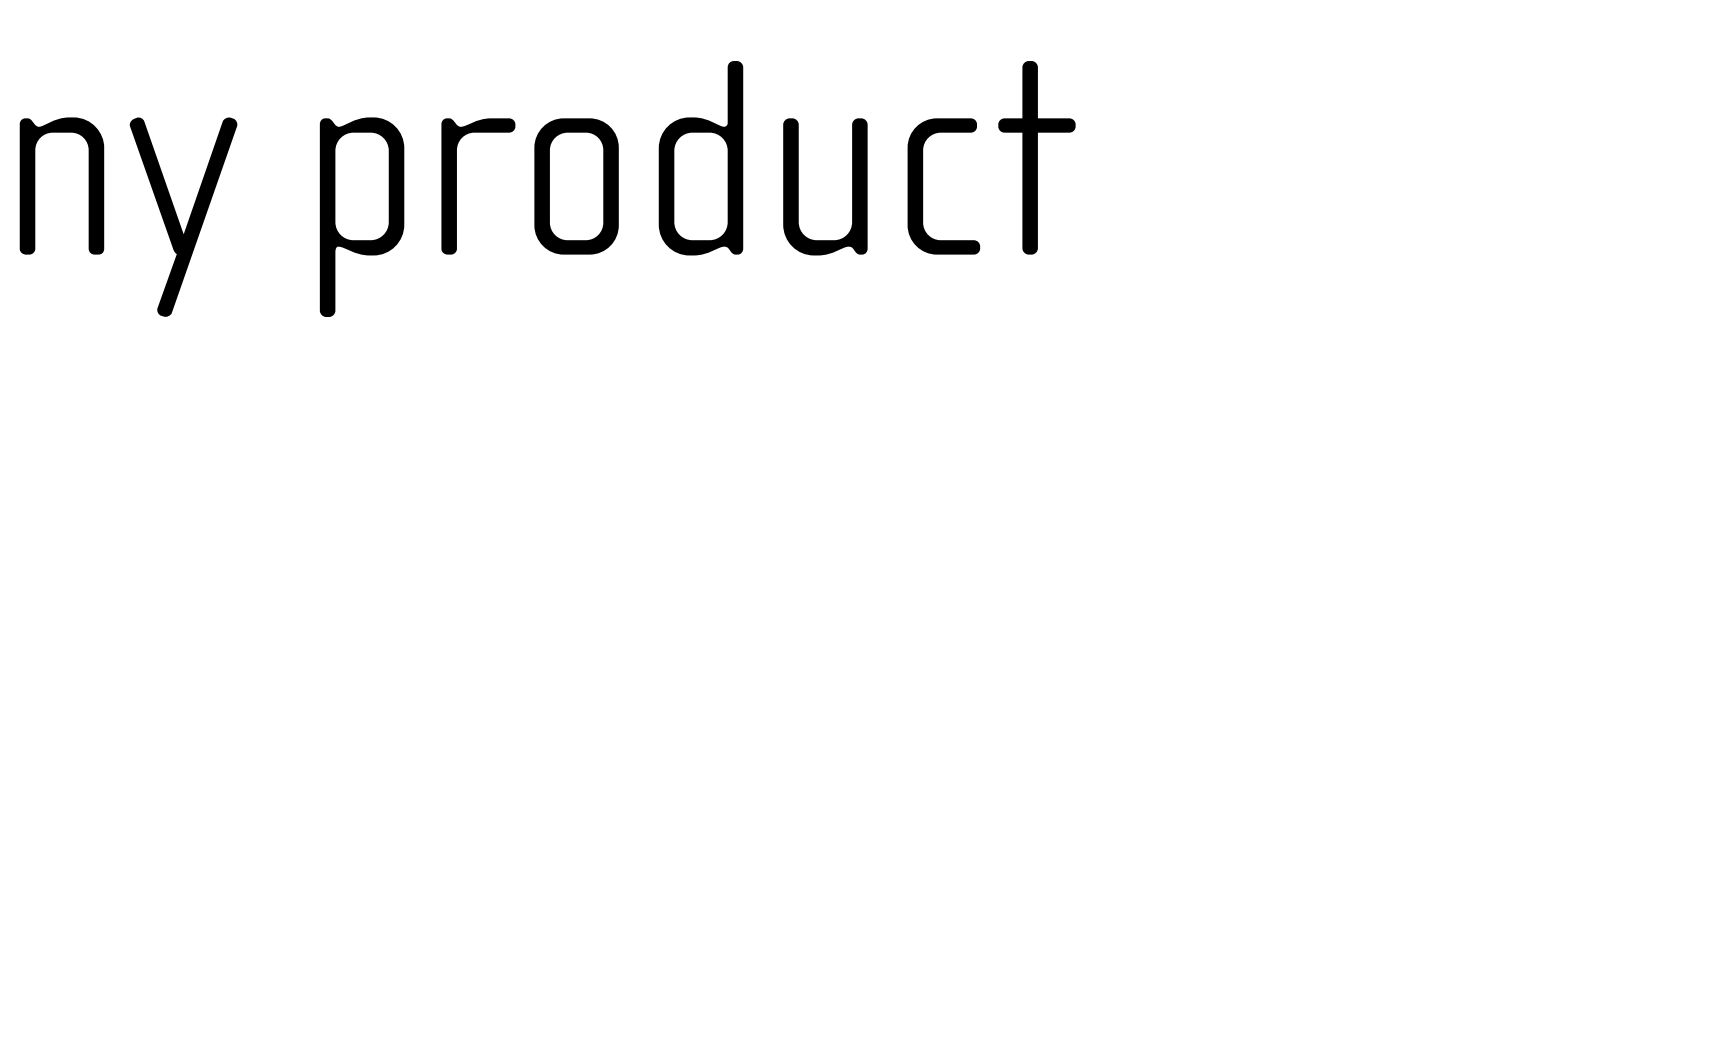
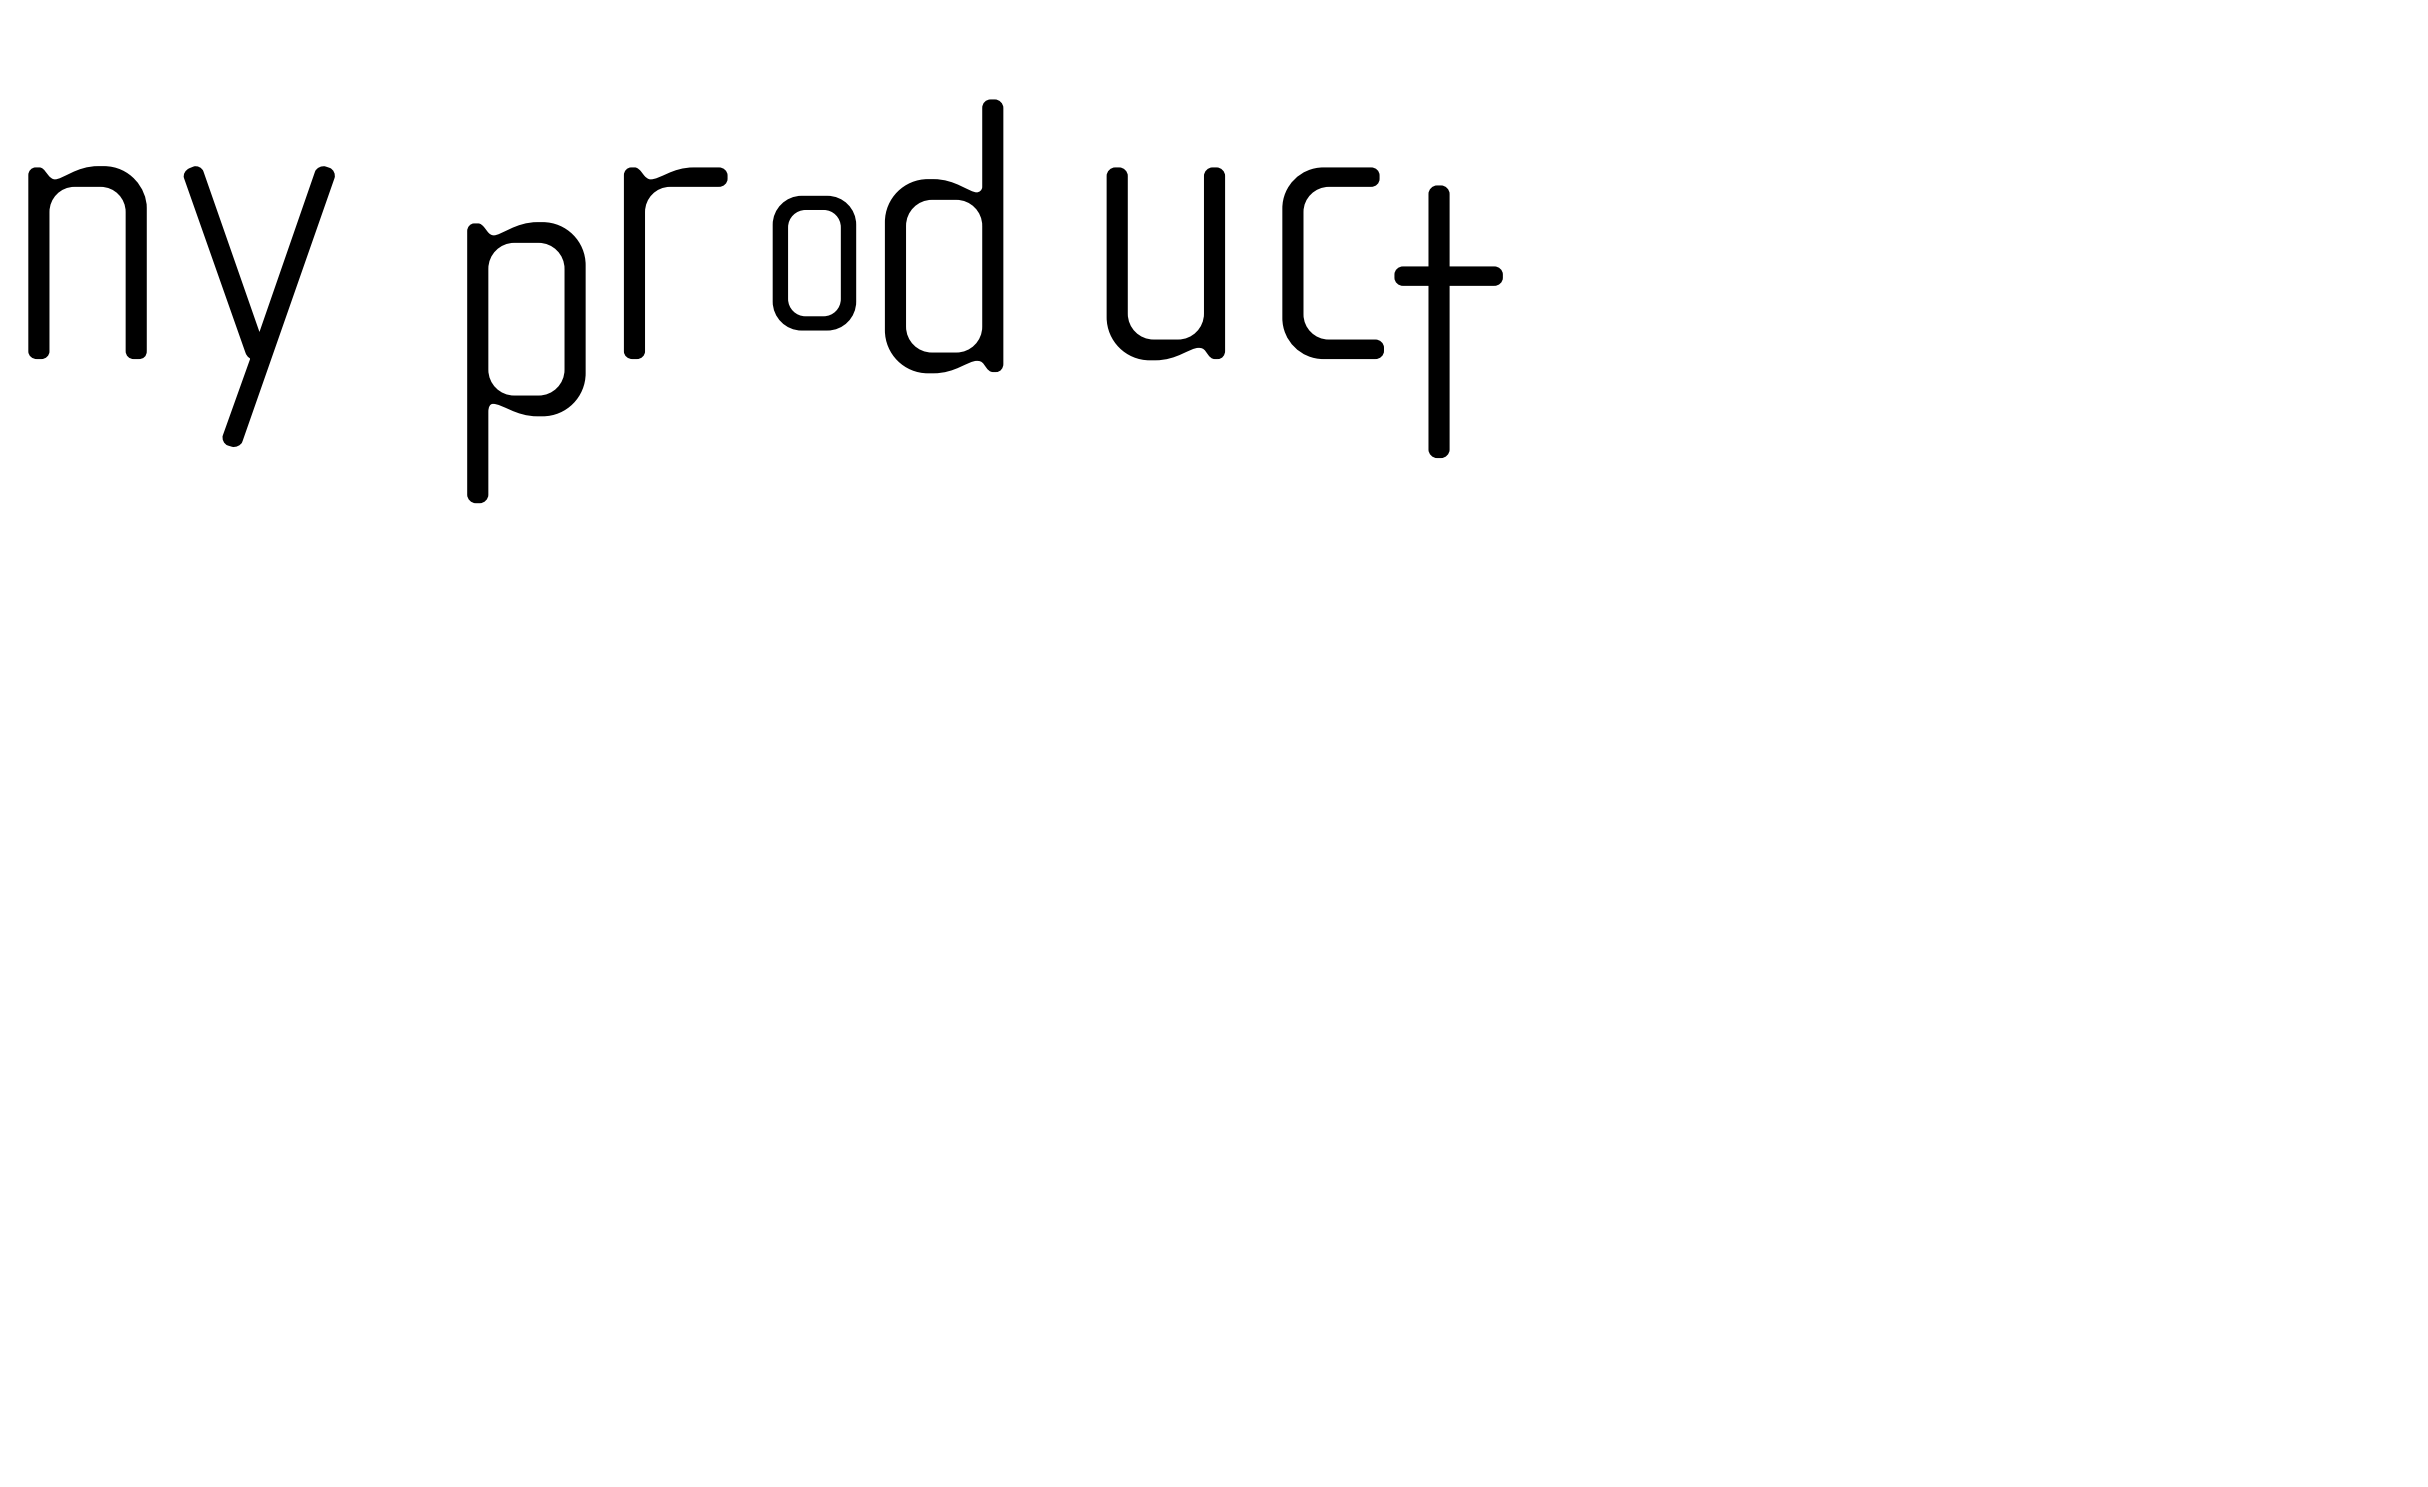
part: (1036, 157) -> (1448, 321), moved
part: (701, 158) -> (944, 236), moved
part: (576, 185) -> (814, 262), size x0.7
part: (362, 217) -> (526, 362), moved

